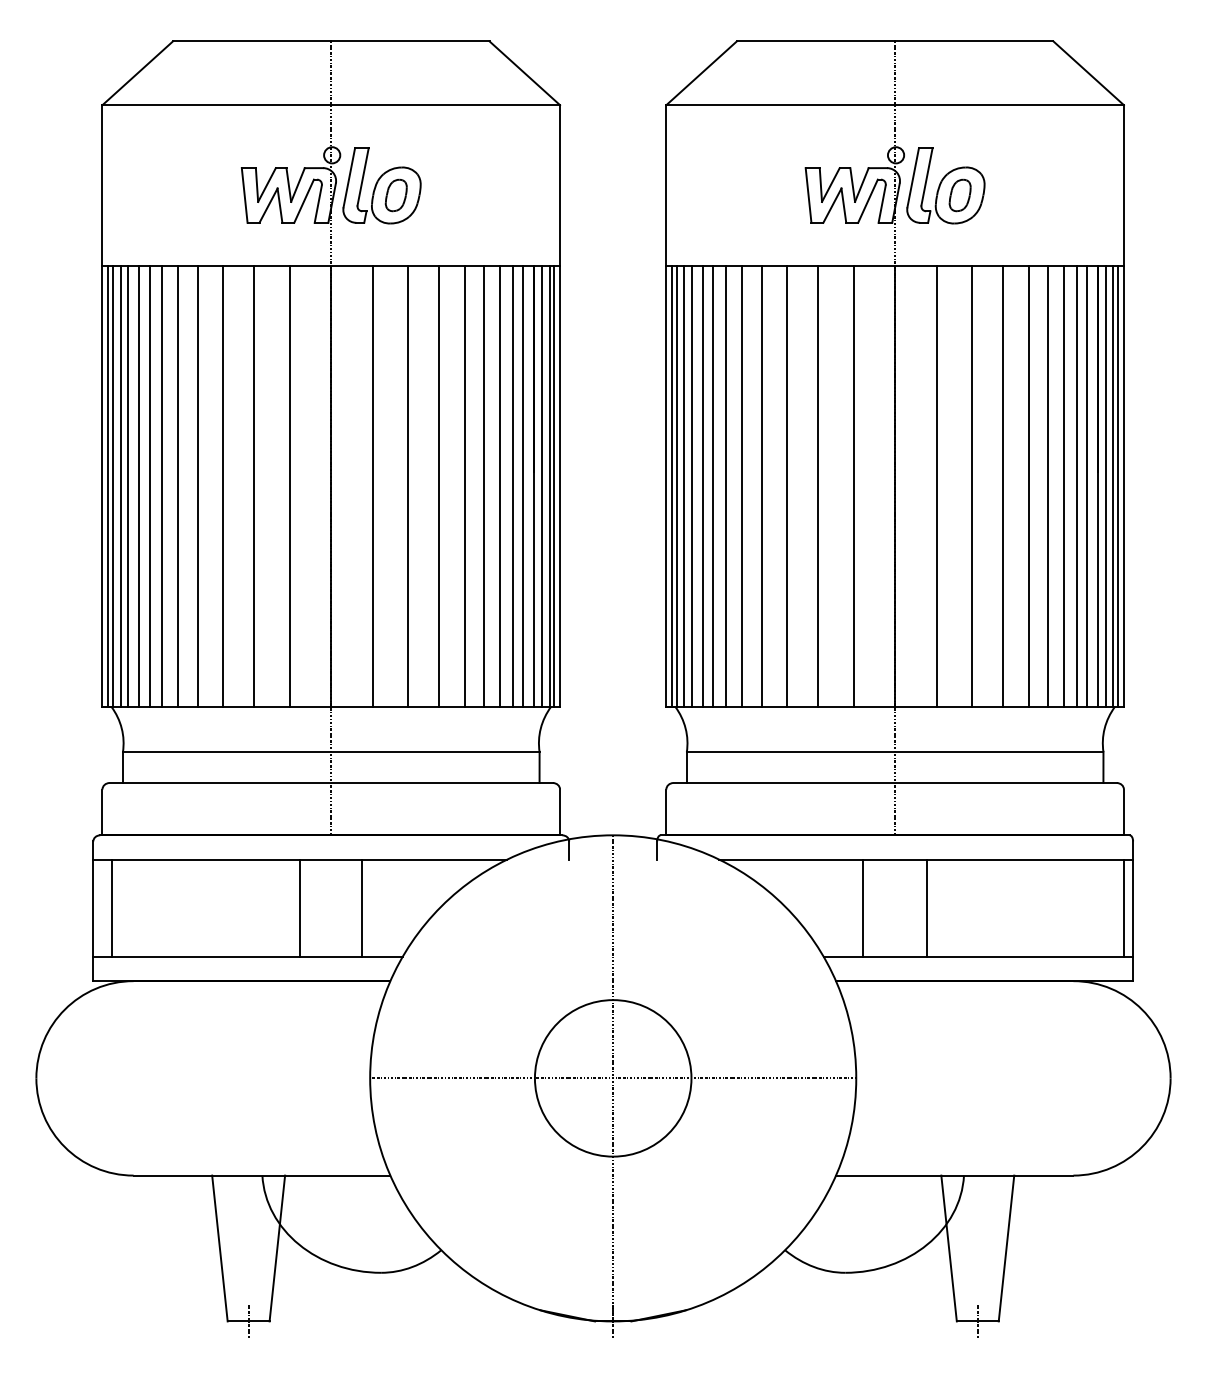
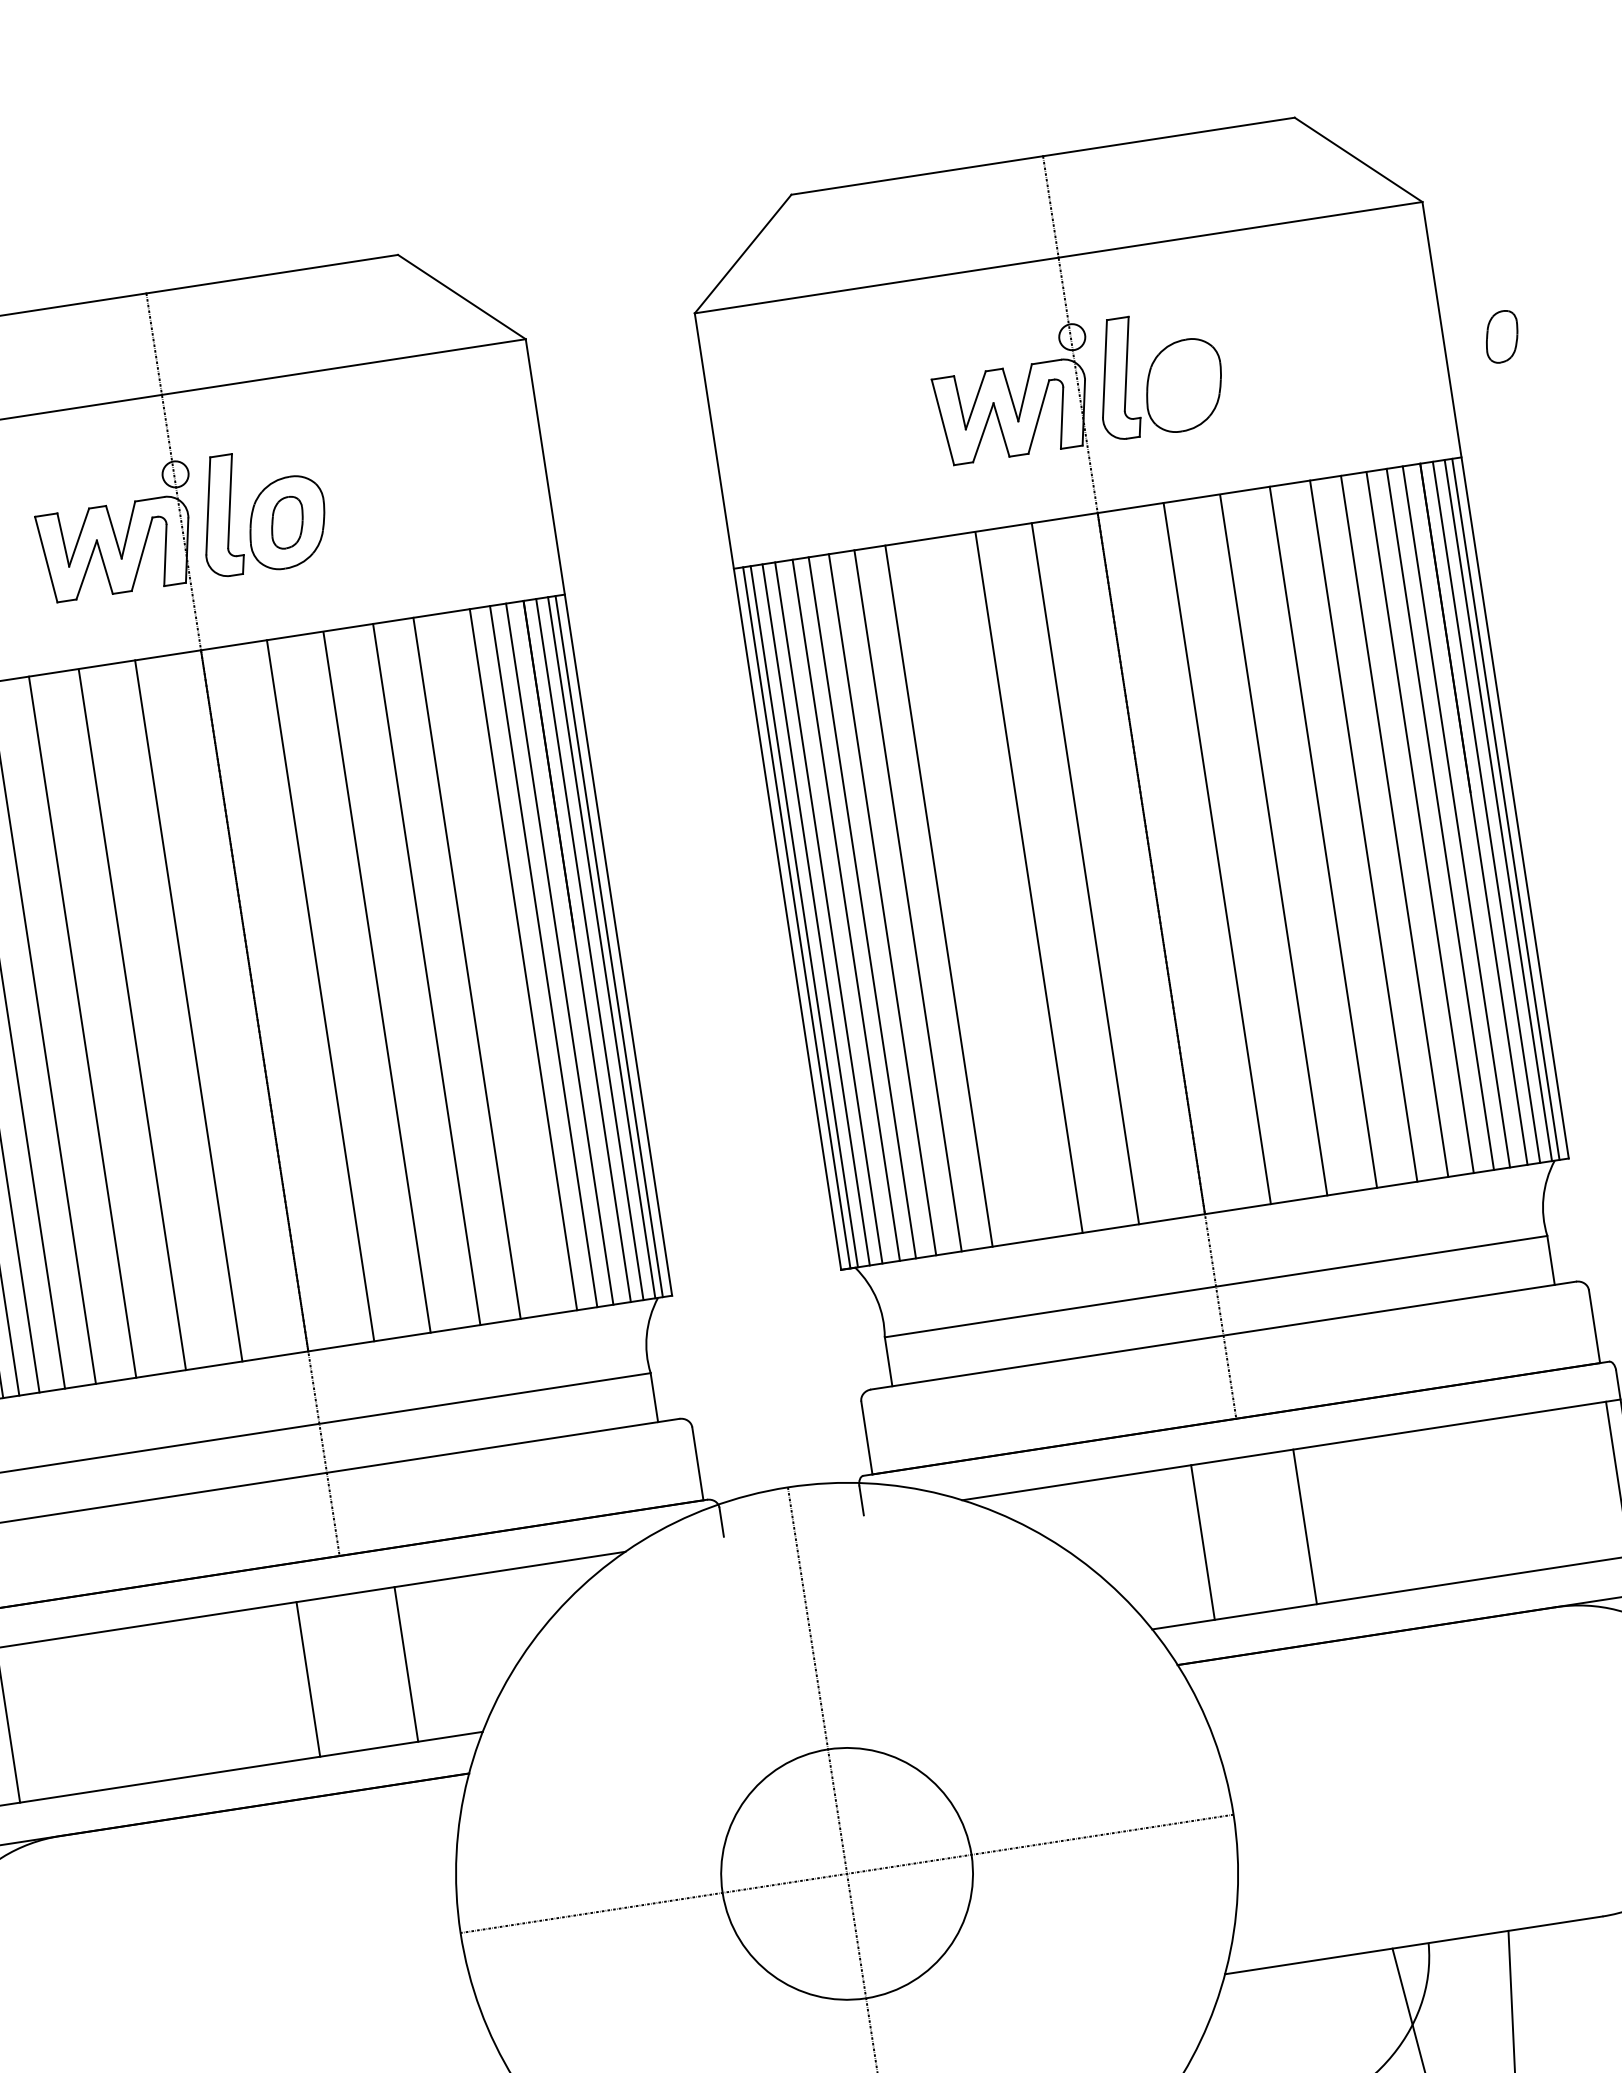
part: (959, 195) -> (1500, 337), moved
line: (484, 485) -> (498, 962), removed
line: (786, 485) -> (978, 888), removed

